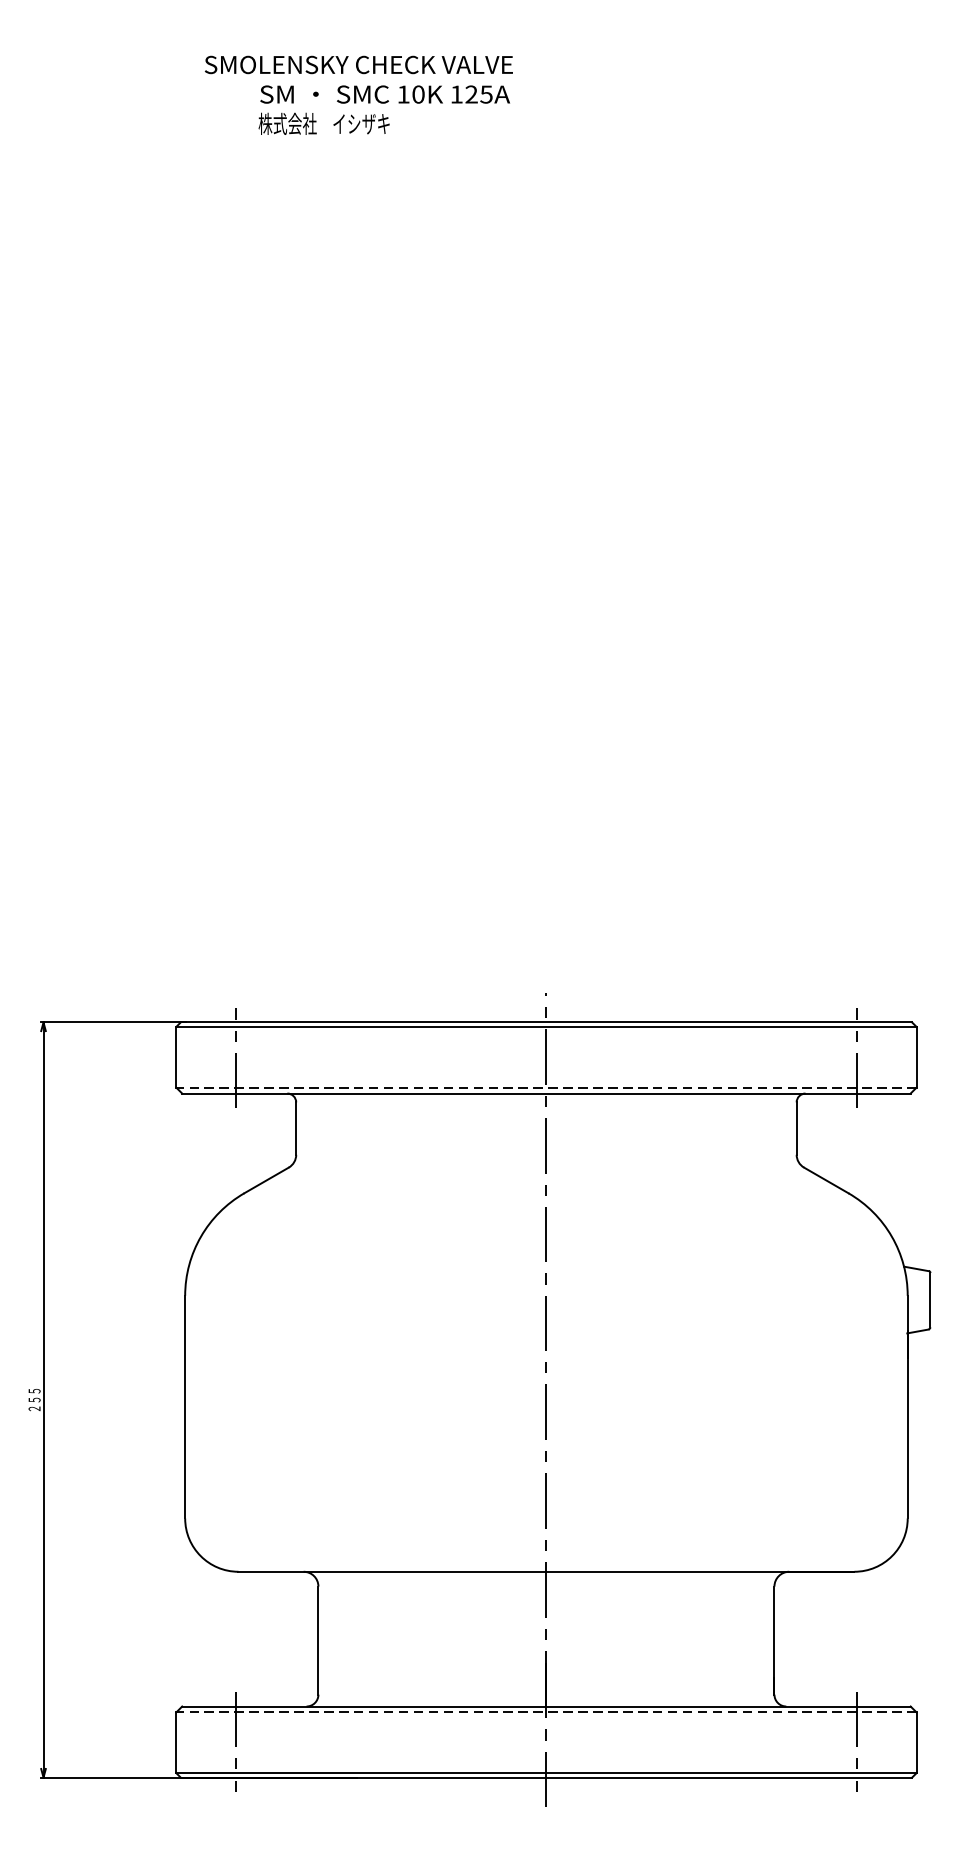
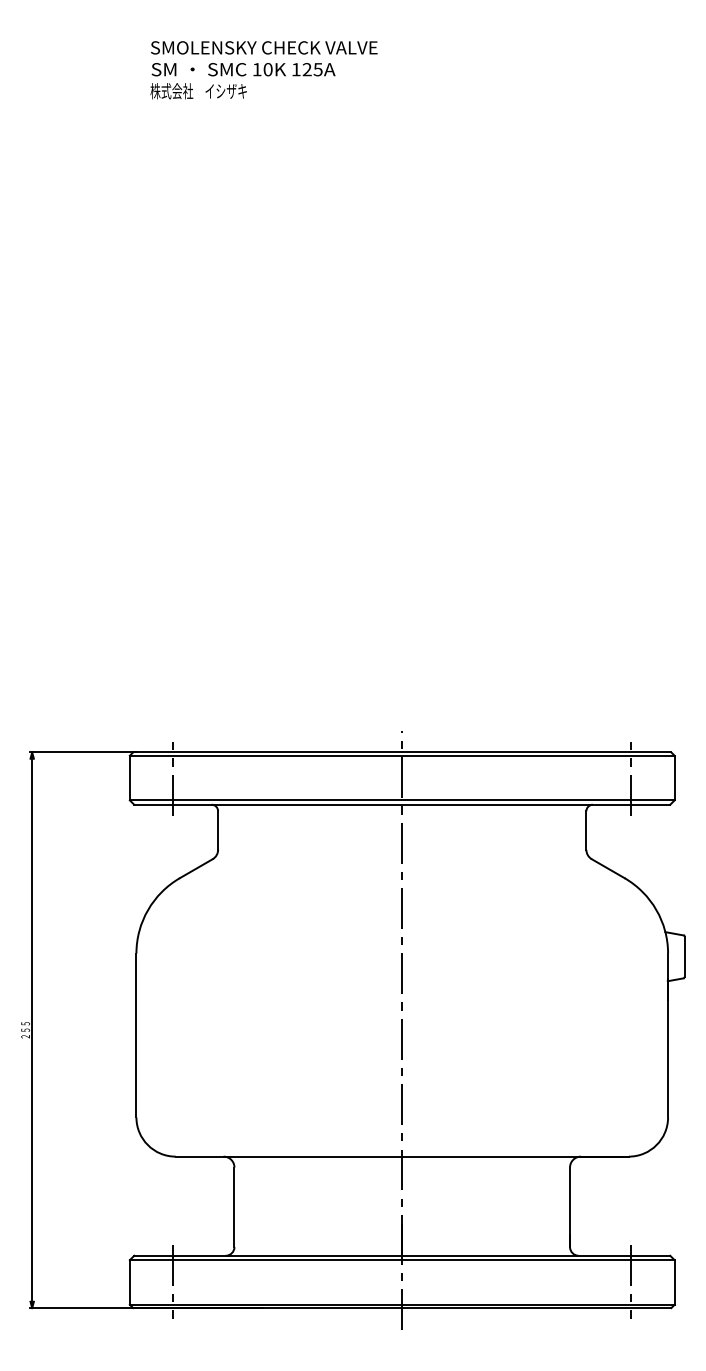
text: (383, 110) -> (242, 81), moved
line: (545, 1087) -> (401, 800), dashed -> solid
line: (545, 1712) -> (401, 1260), dashed -> solid

